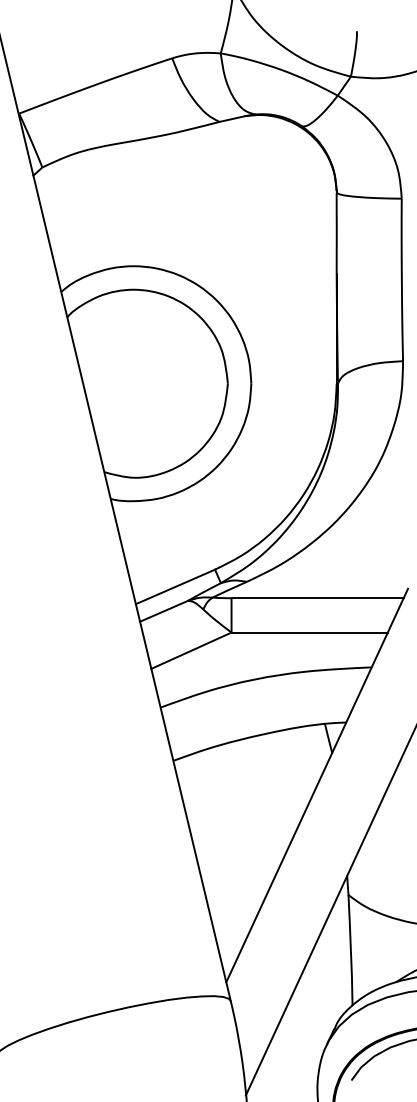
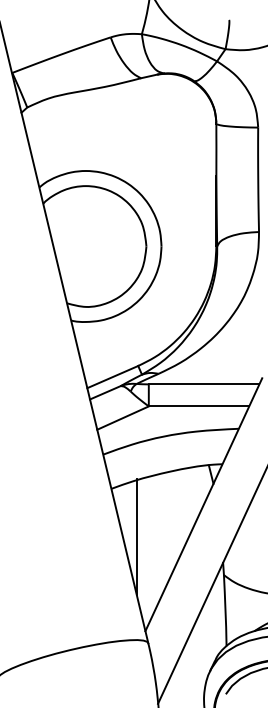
line: (212, 836) -> (136, 537), added

